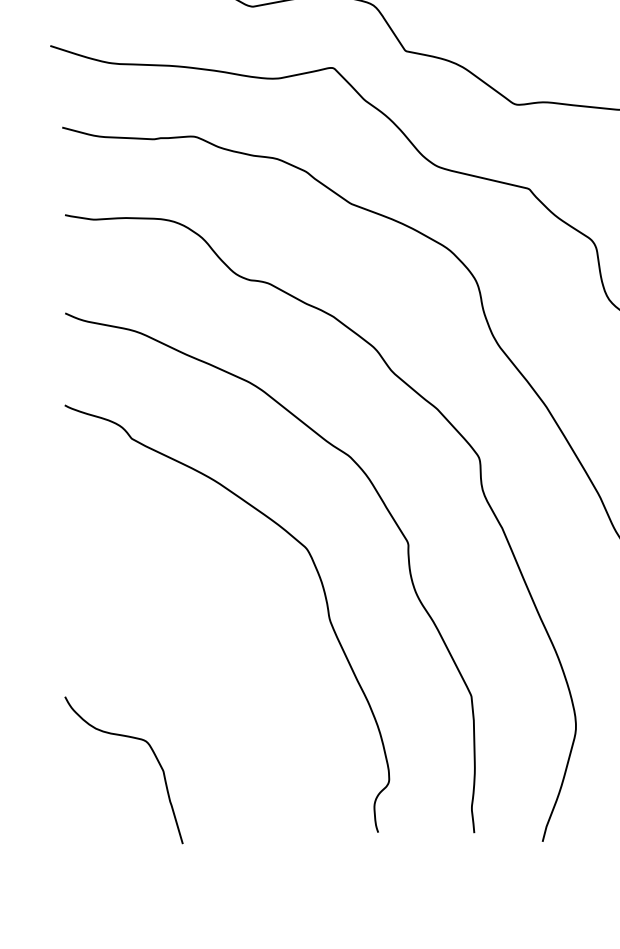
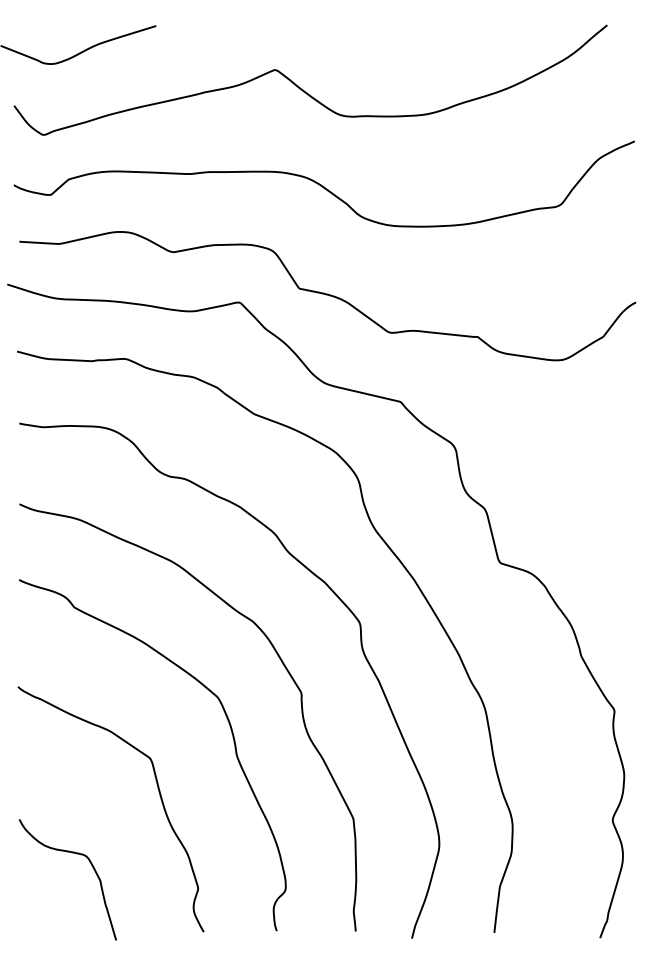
curve: (234, 664) -> (158, 792), added

